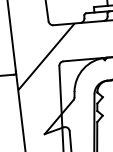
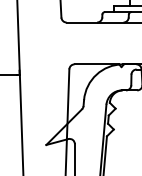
hatch: (46, 56) -> (55, 57), removed

